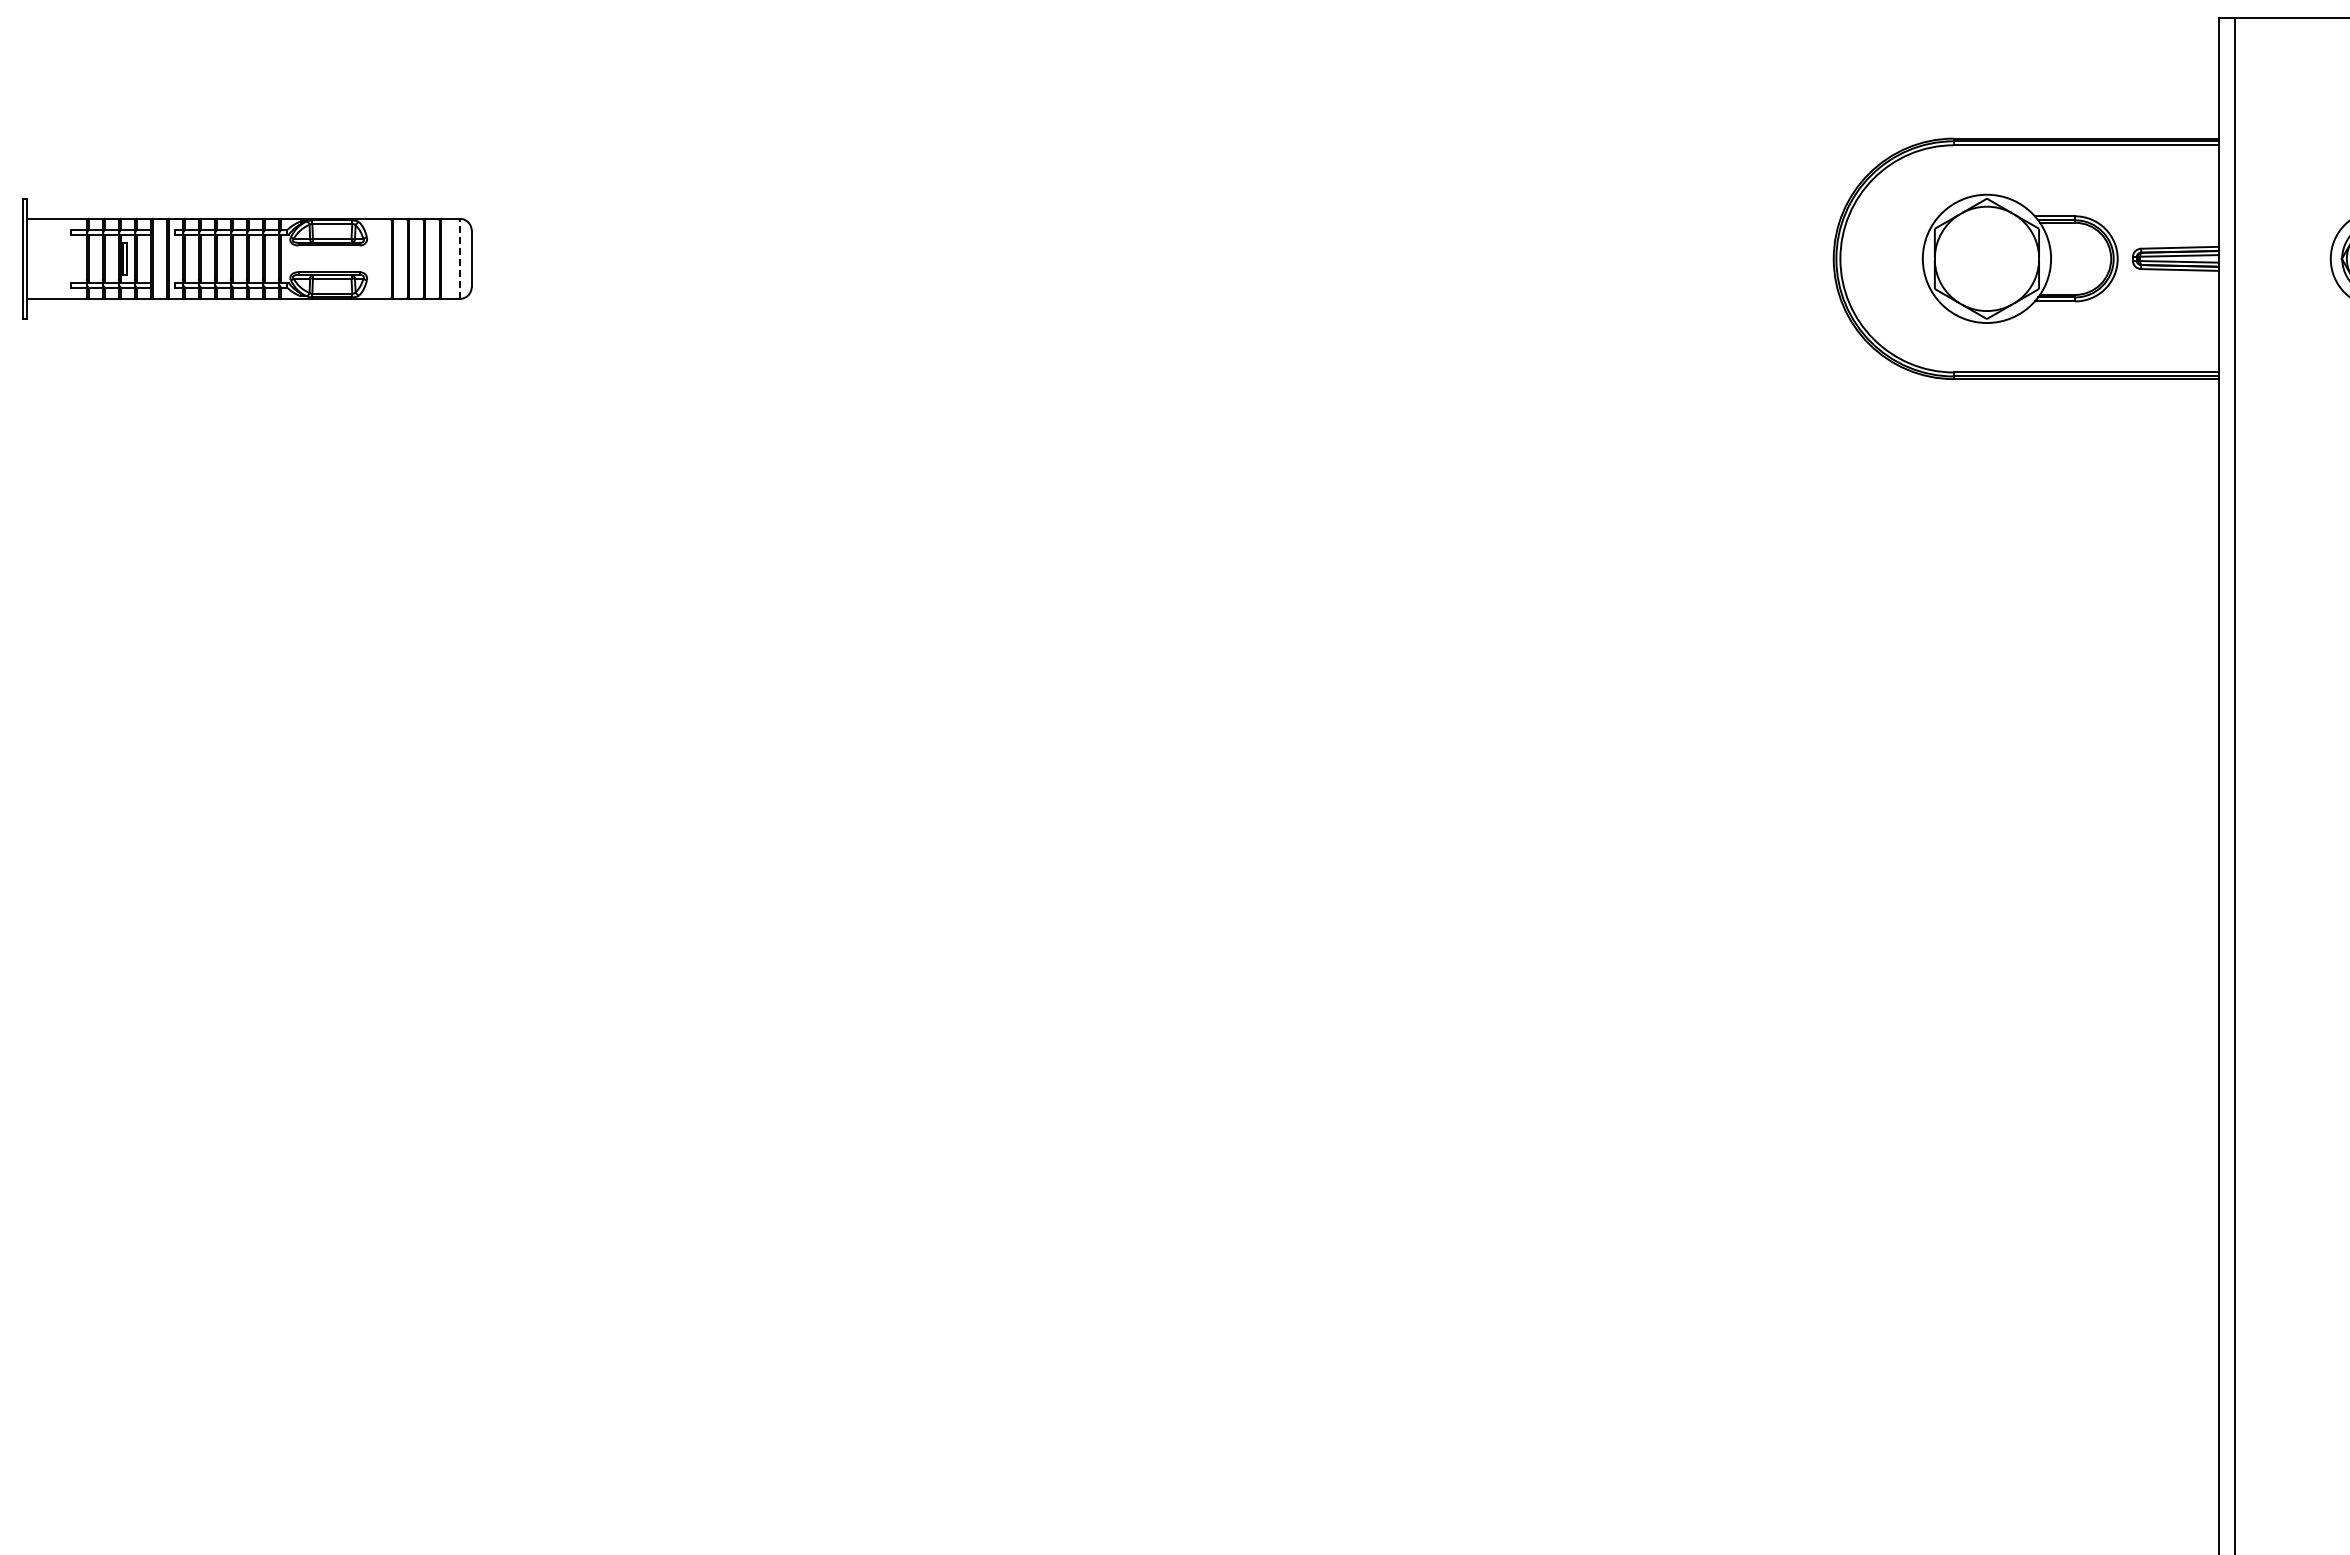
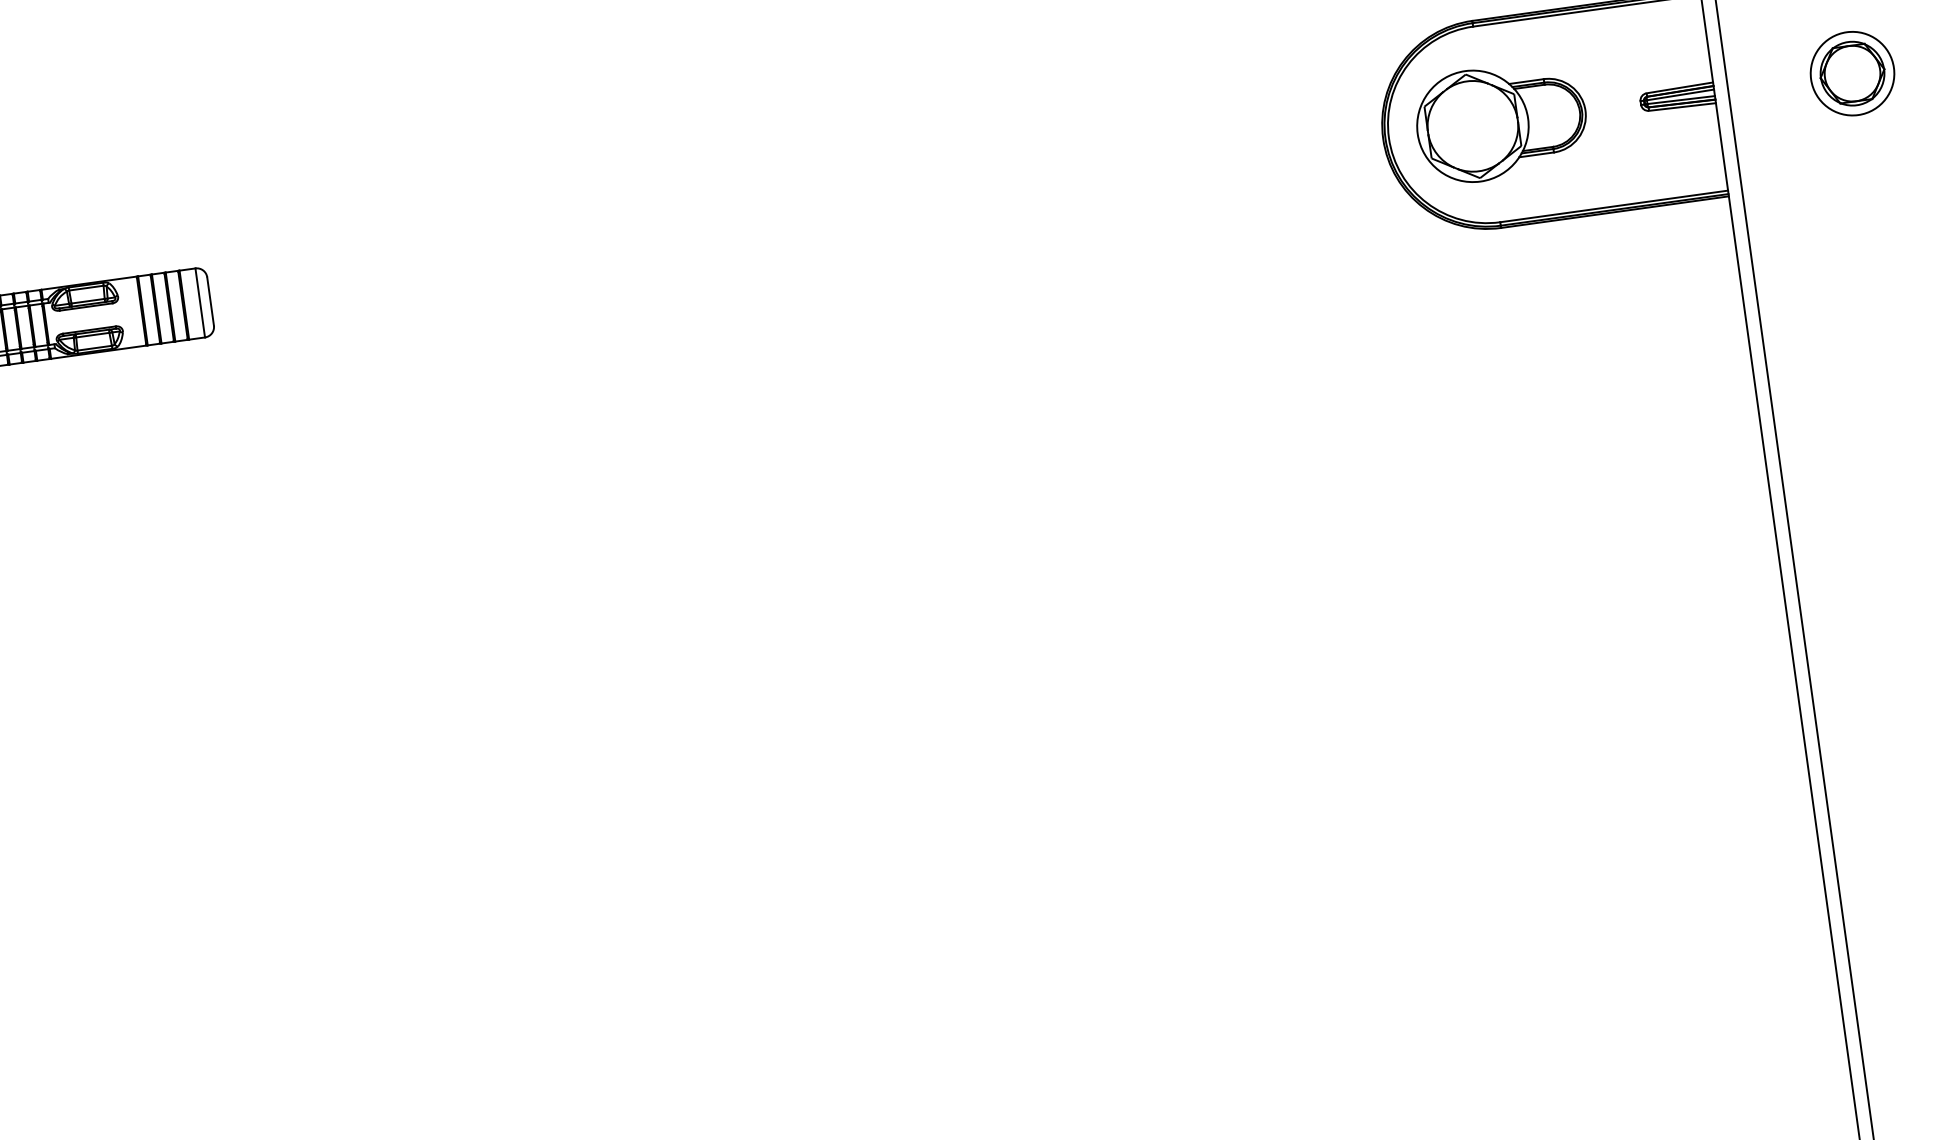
line: (459, 258) -> (200, 302), dashed -> solid
part: (2020, 258) -> (1501, 122), moved

